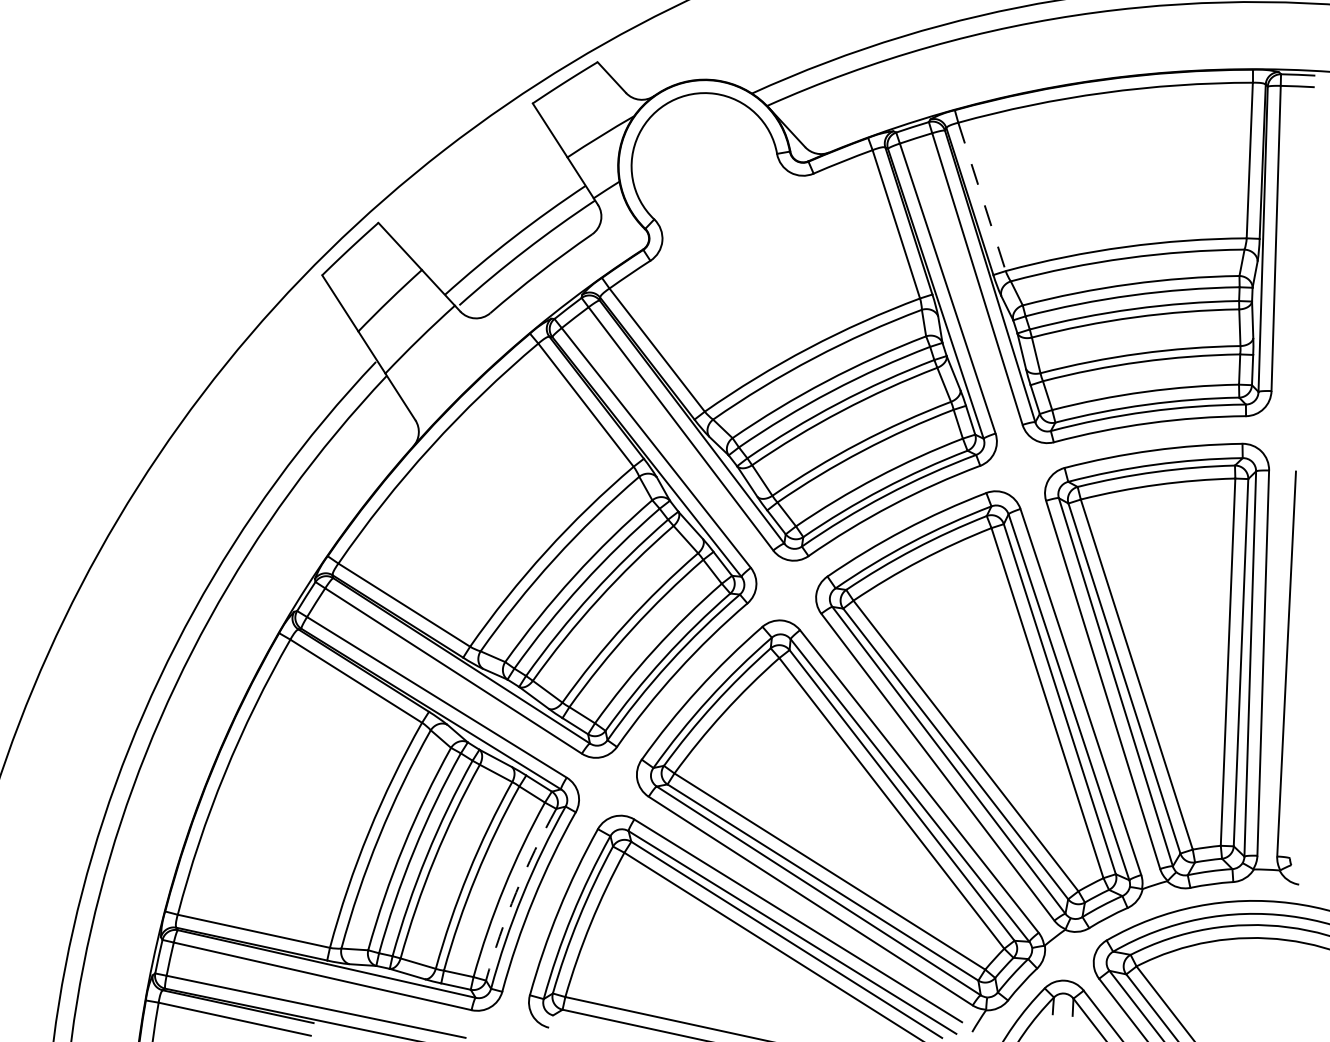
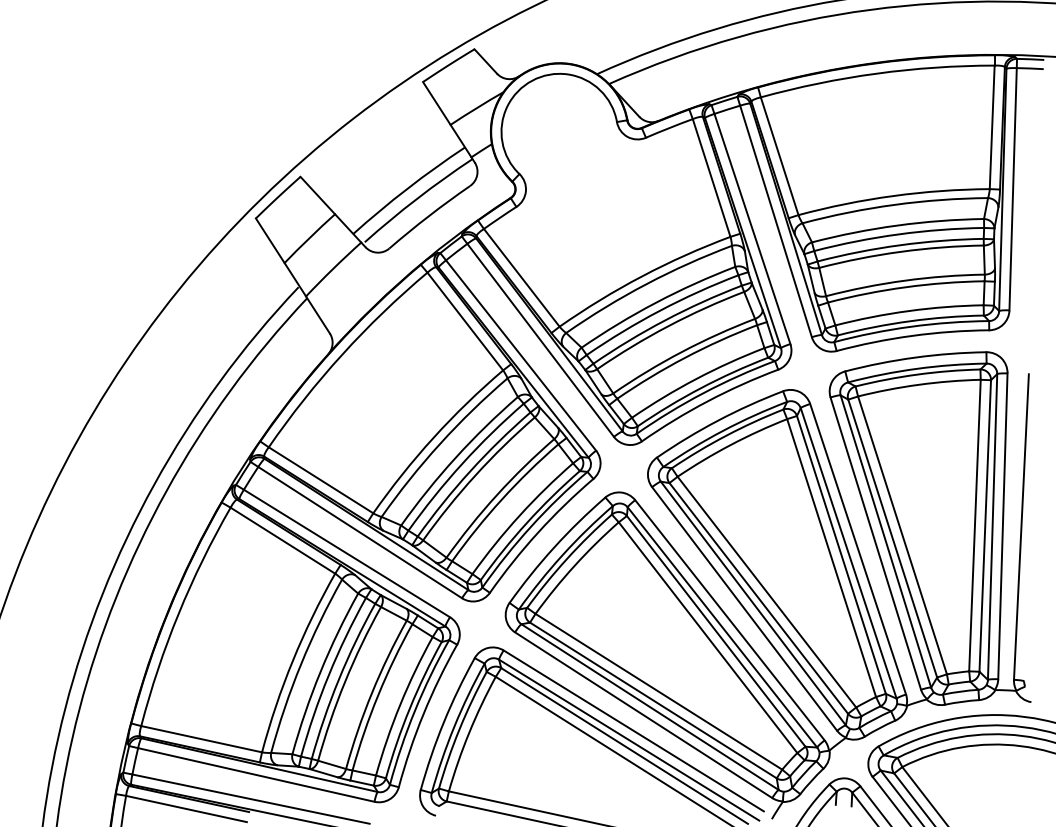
line: (982, 196) -> (780, 155), dashed -> solid
arc: (516, 892) -> (410, 708), dashed -> solid

